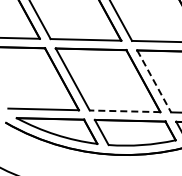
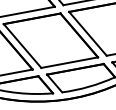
line: (154, 81) -> (88, 33), dashed -> solid
line: (124, 111) -> (69, 62), dashed -> solid

